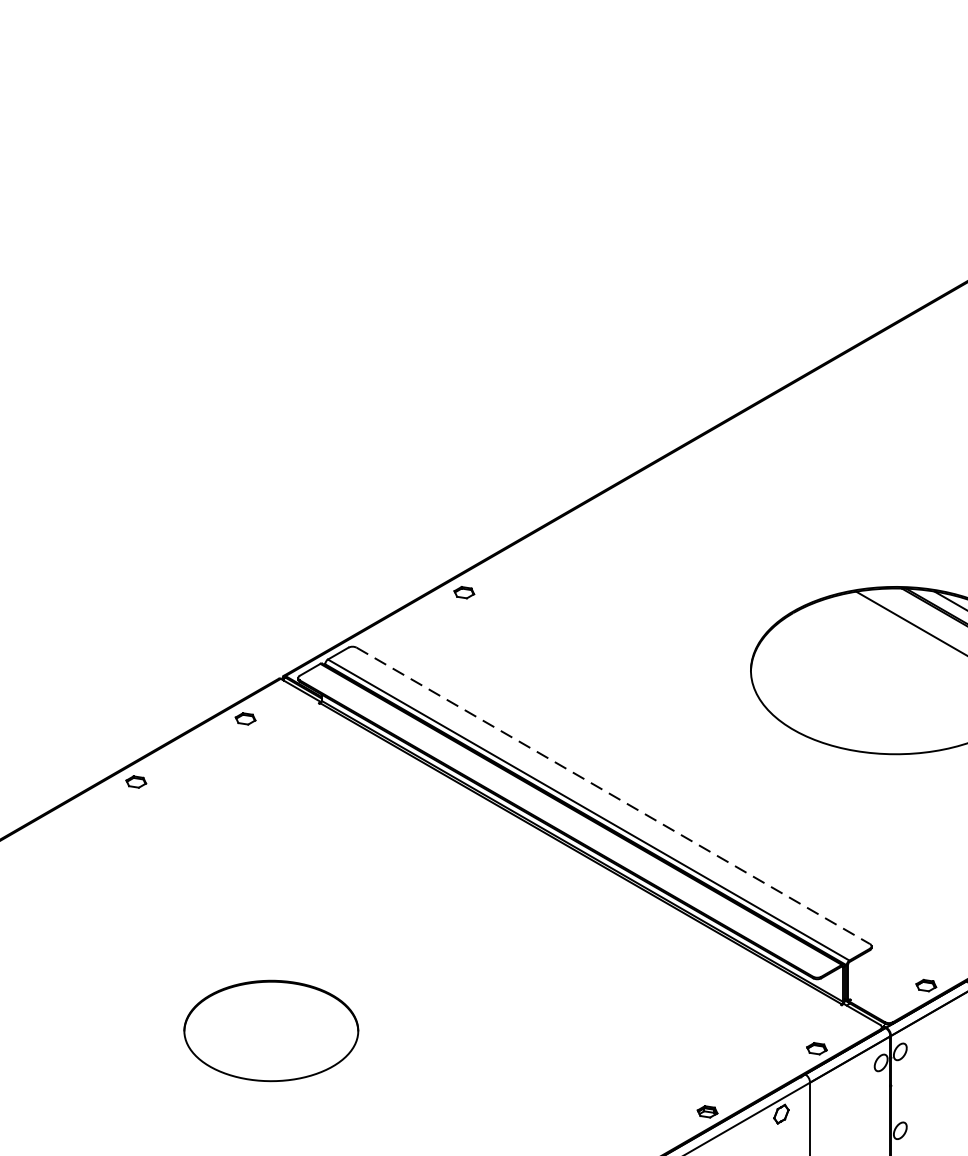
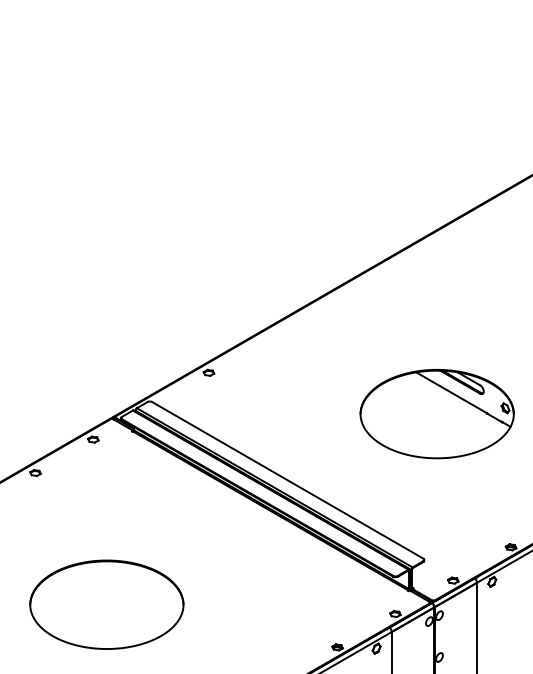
line: (612, 796) -> (287, 480), dashed -> solid
part: (270, 1030) -> (106, 604), size x1.67

